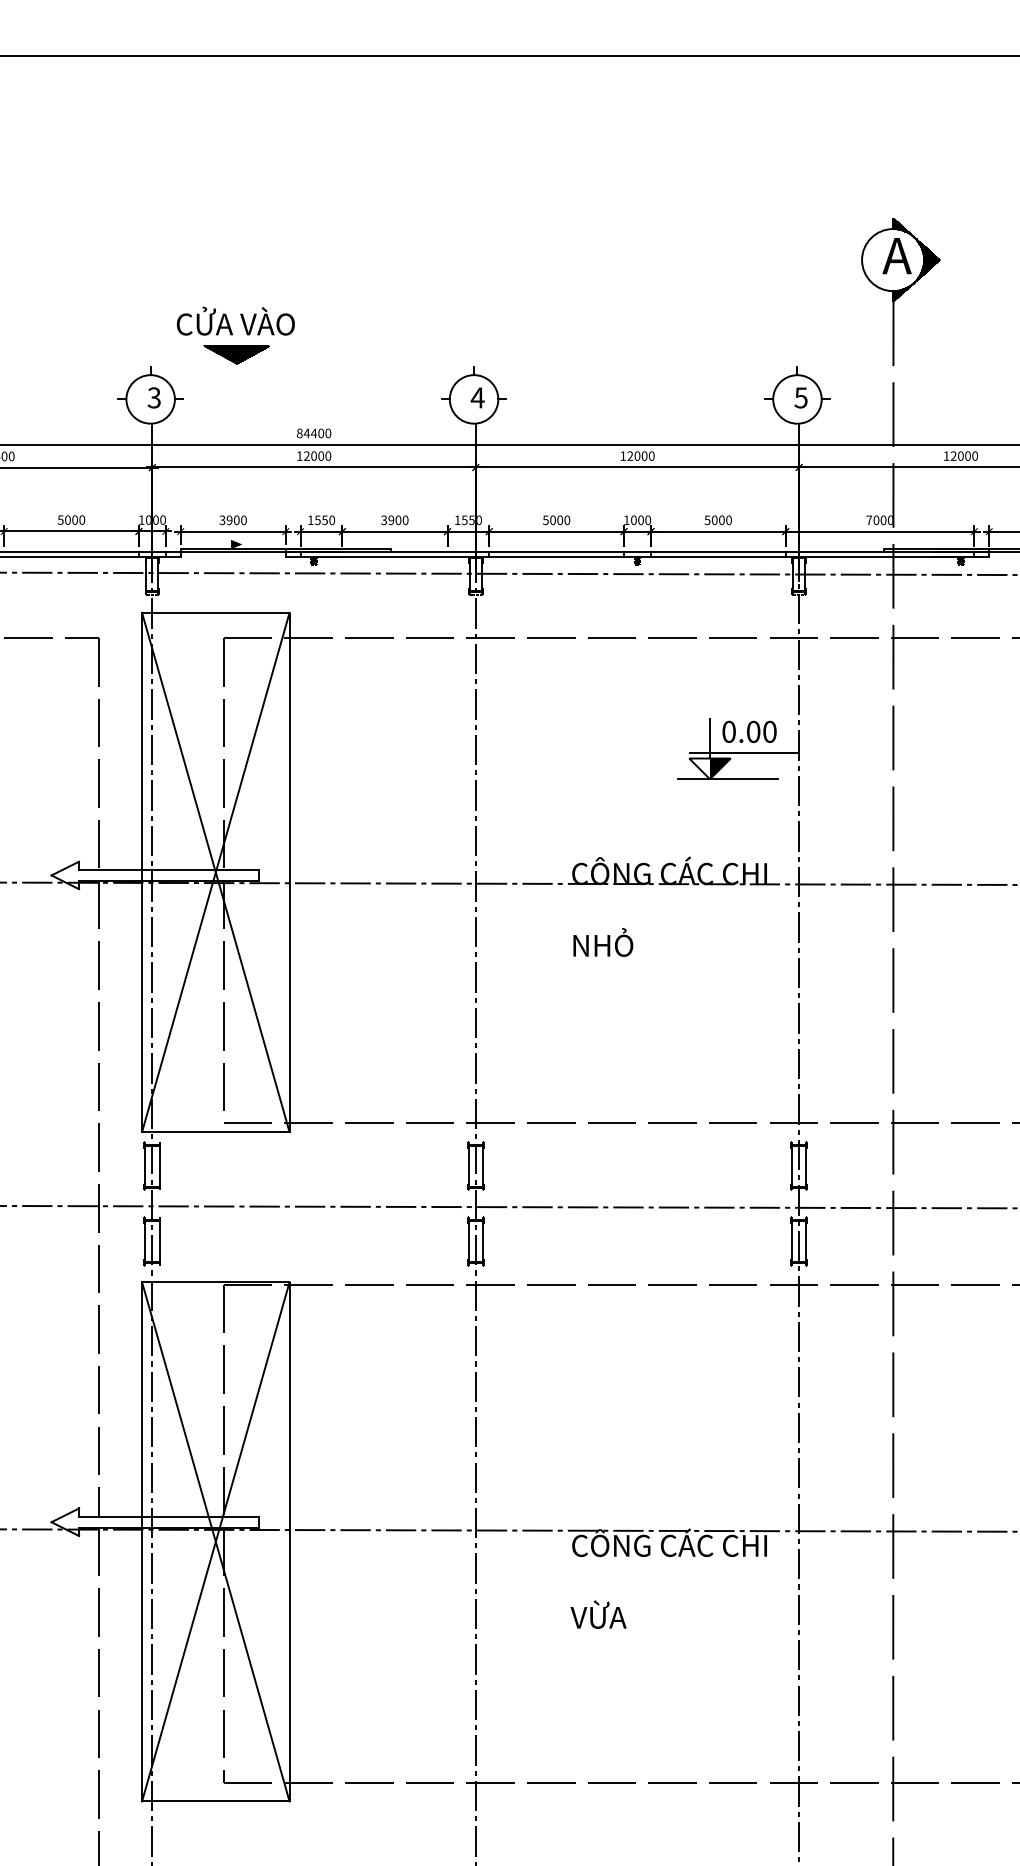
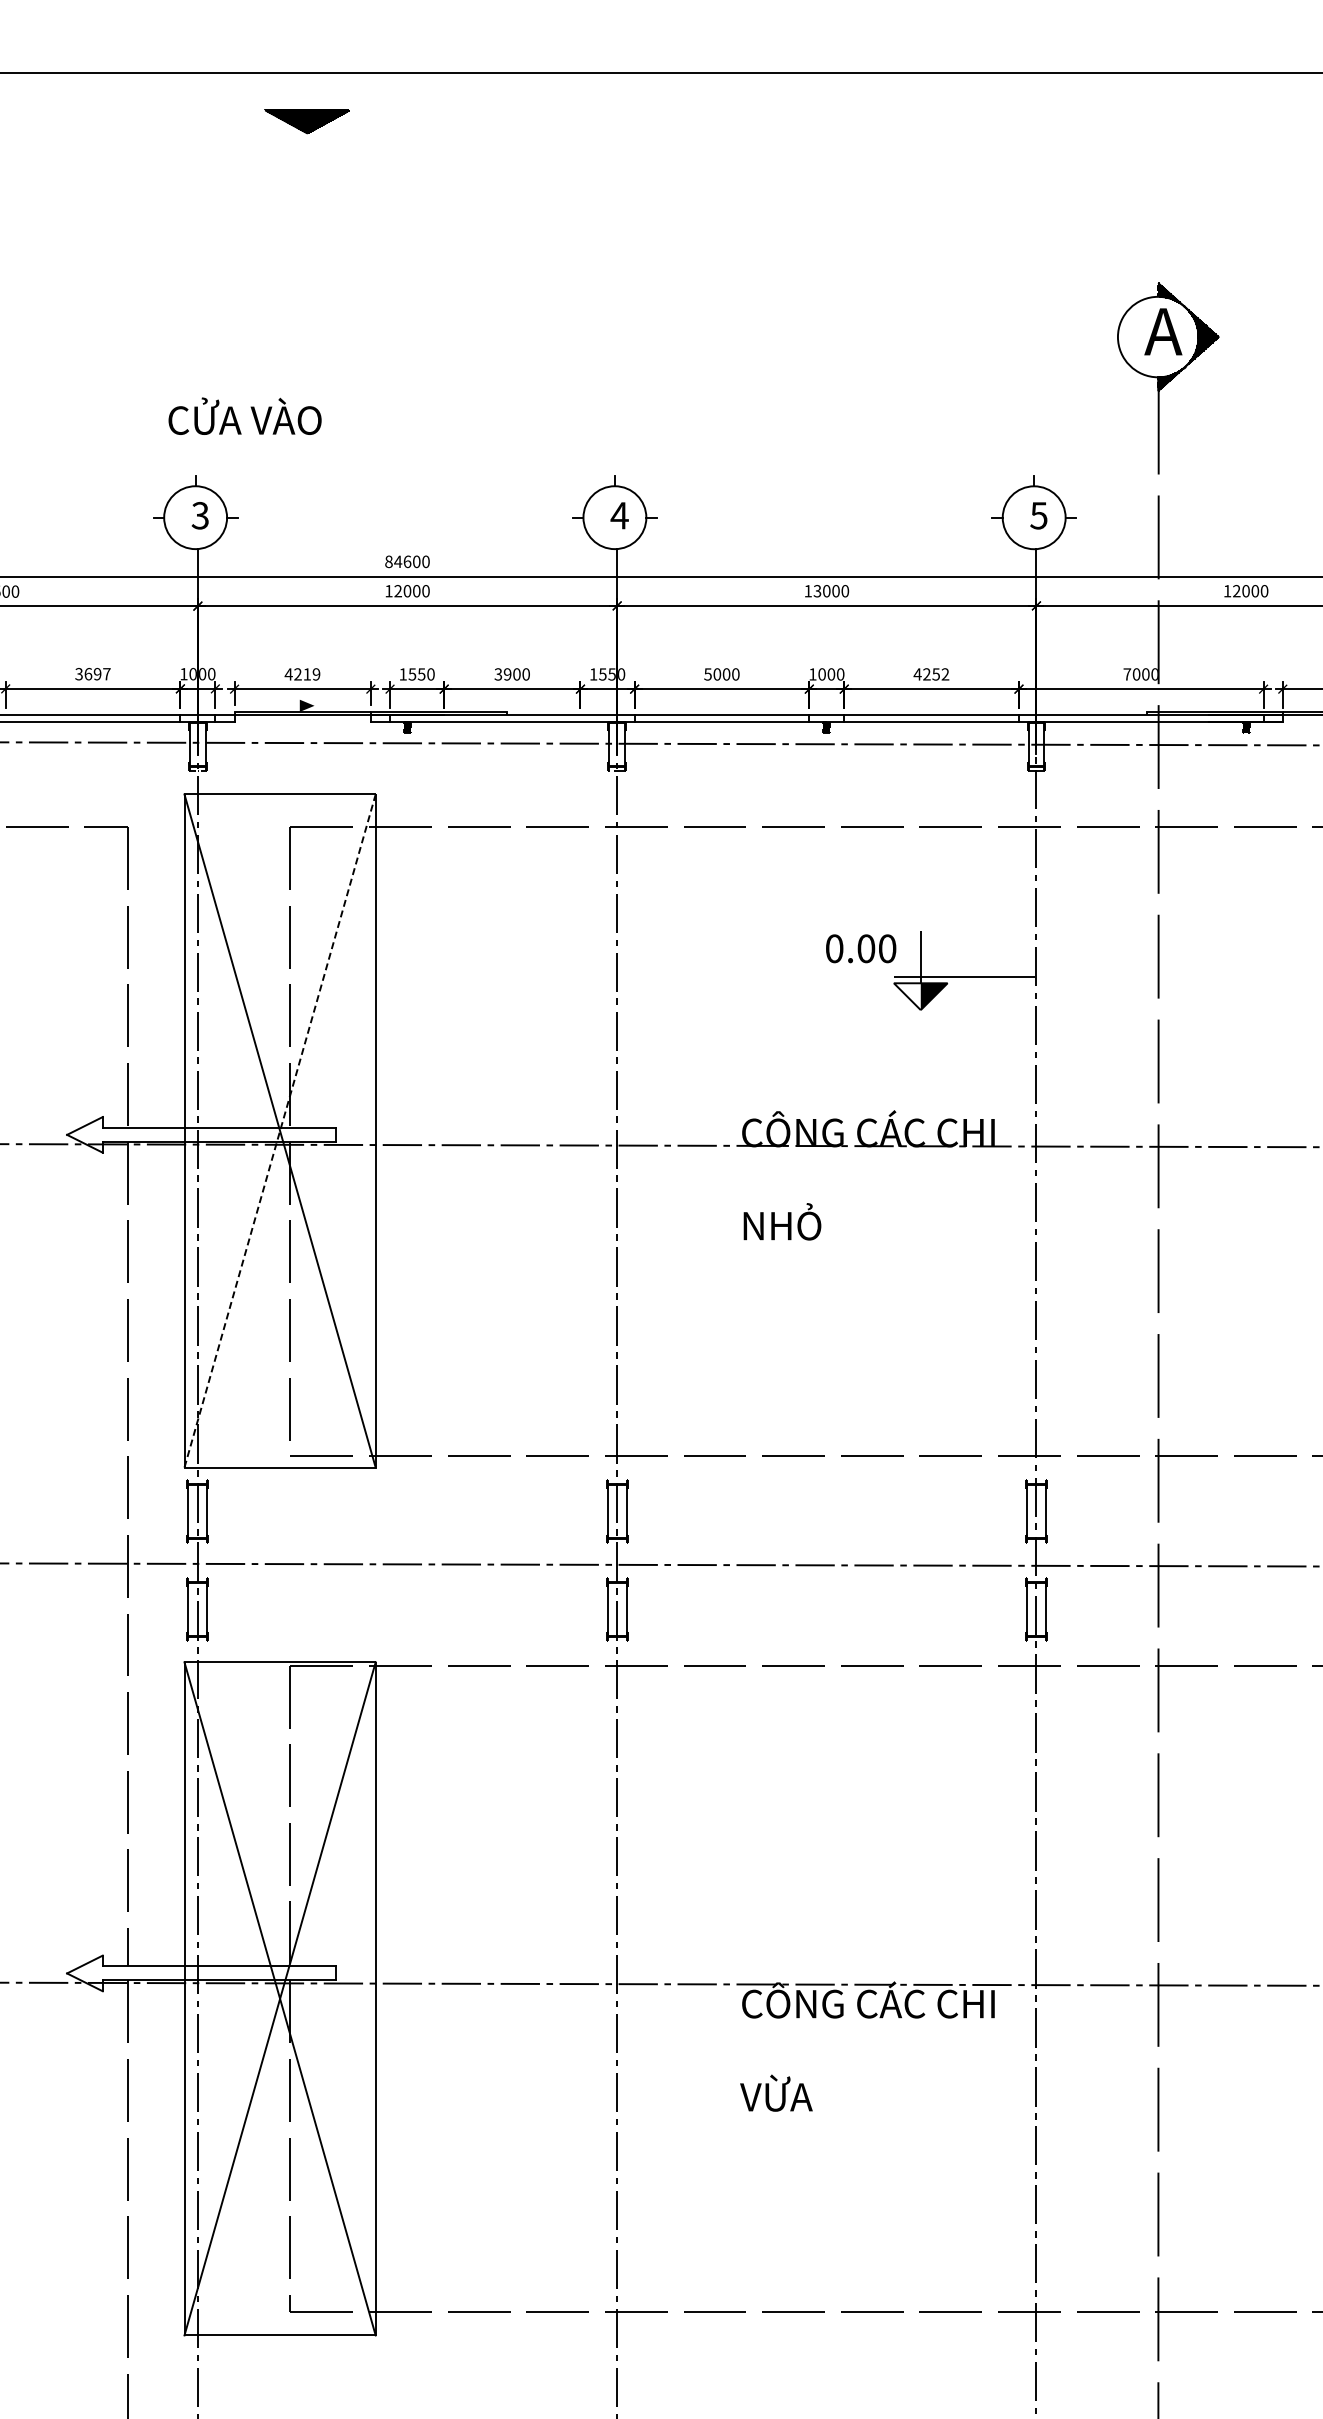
text: (235, 320) -> (244, 415), moved
part: (236, 354) -> (306, 121), moved
text: (314, 433) -> (407, 561), 84400 -> 84600
text: (630, 456) -> (817, 591), 12000 -> 13000
text: (71, 520) -> (92, 674), 5000 -> 3697
text: (233, 520) -> (302, 674), 3900 -> 4219
text: (718, 520) -> (931, 674), 5000 -> 4252
text: (749, 731) -> (861, 948), moved
line: (727, 779) -> (943, 1010), removed
line: (216, 872) -> (280, 1131), solid -> dashed

